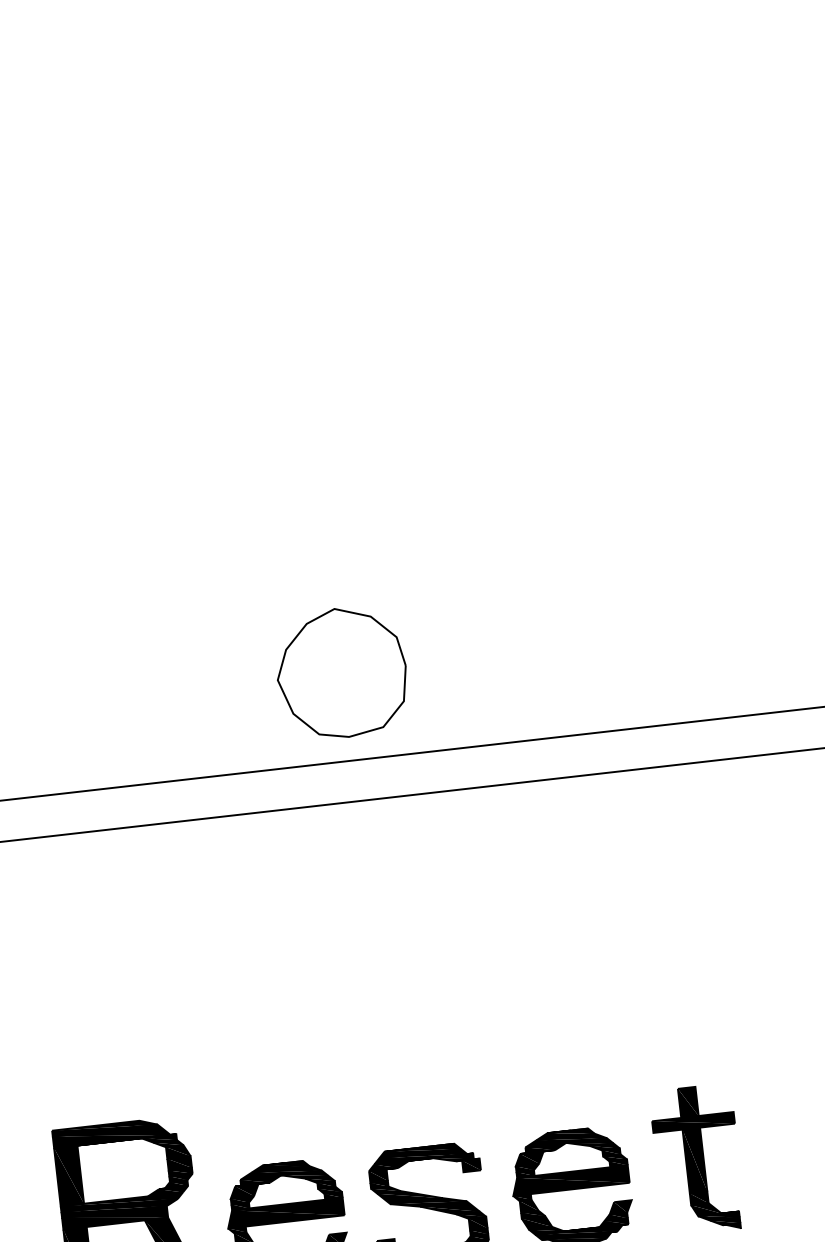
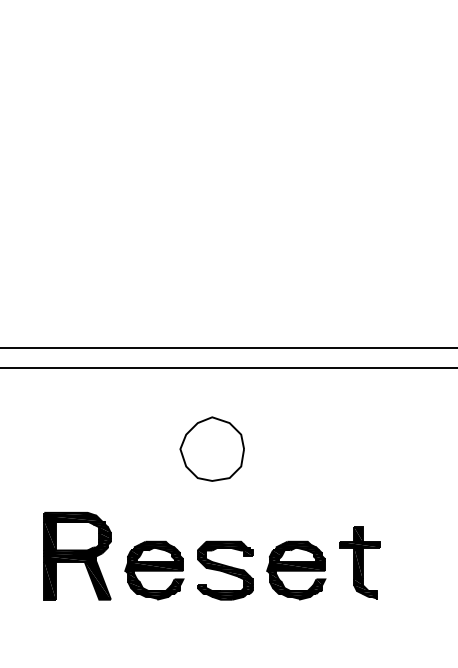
part: (340, 671) -> (211, 448), moved

